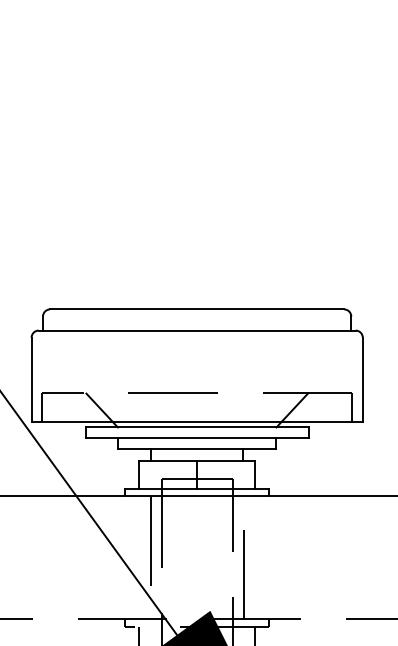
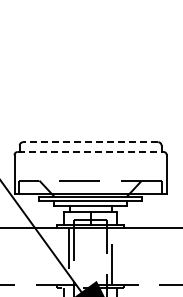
line: (196, 309) -> (90, 142), solid -> dashed
line: (196, 329) -> (90, 151), solid -> dashed

